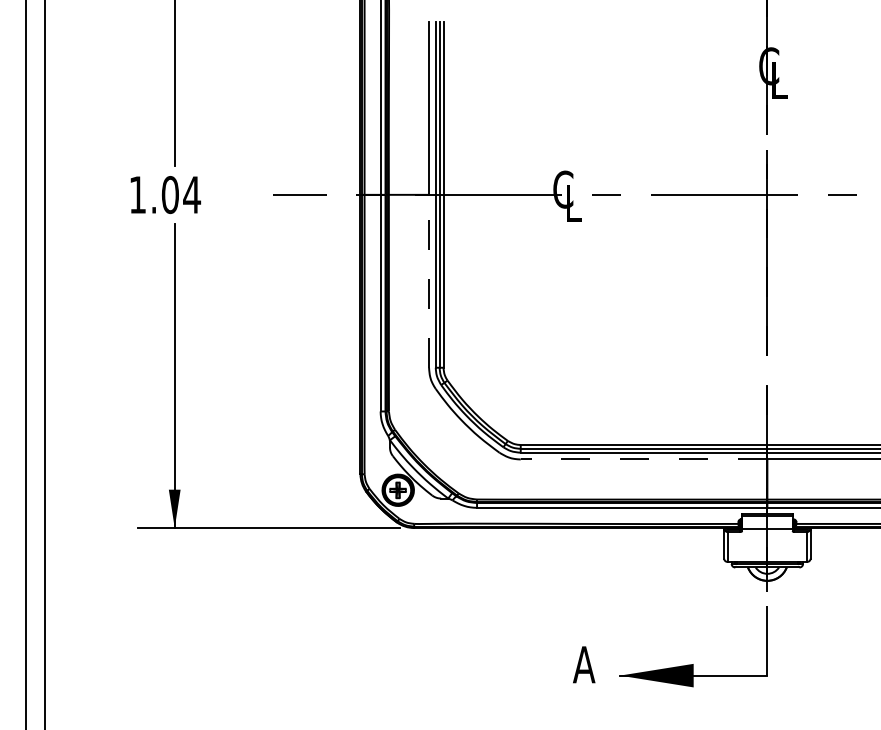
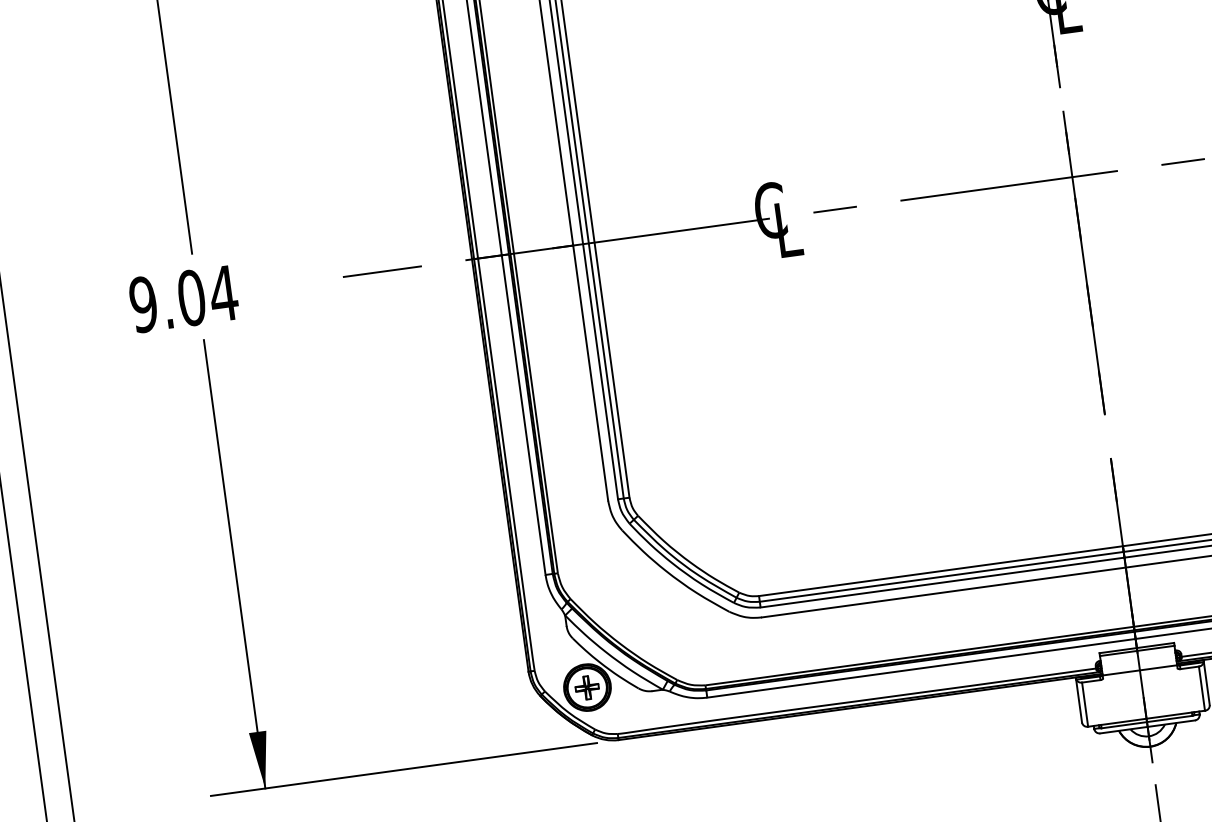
text: (137, 195) -> (143, 305), 1.04 -> 9.04
line: (429, 280) -> (591, 371), dashed -> solid
line: (643, 459) -> (943, 592), dashed -> solid

